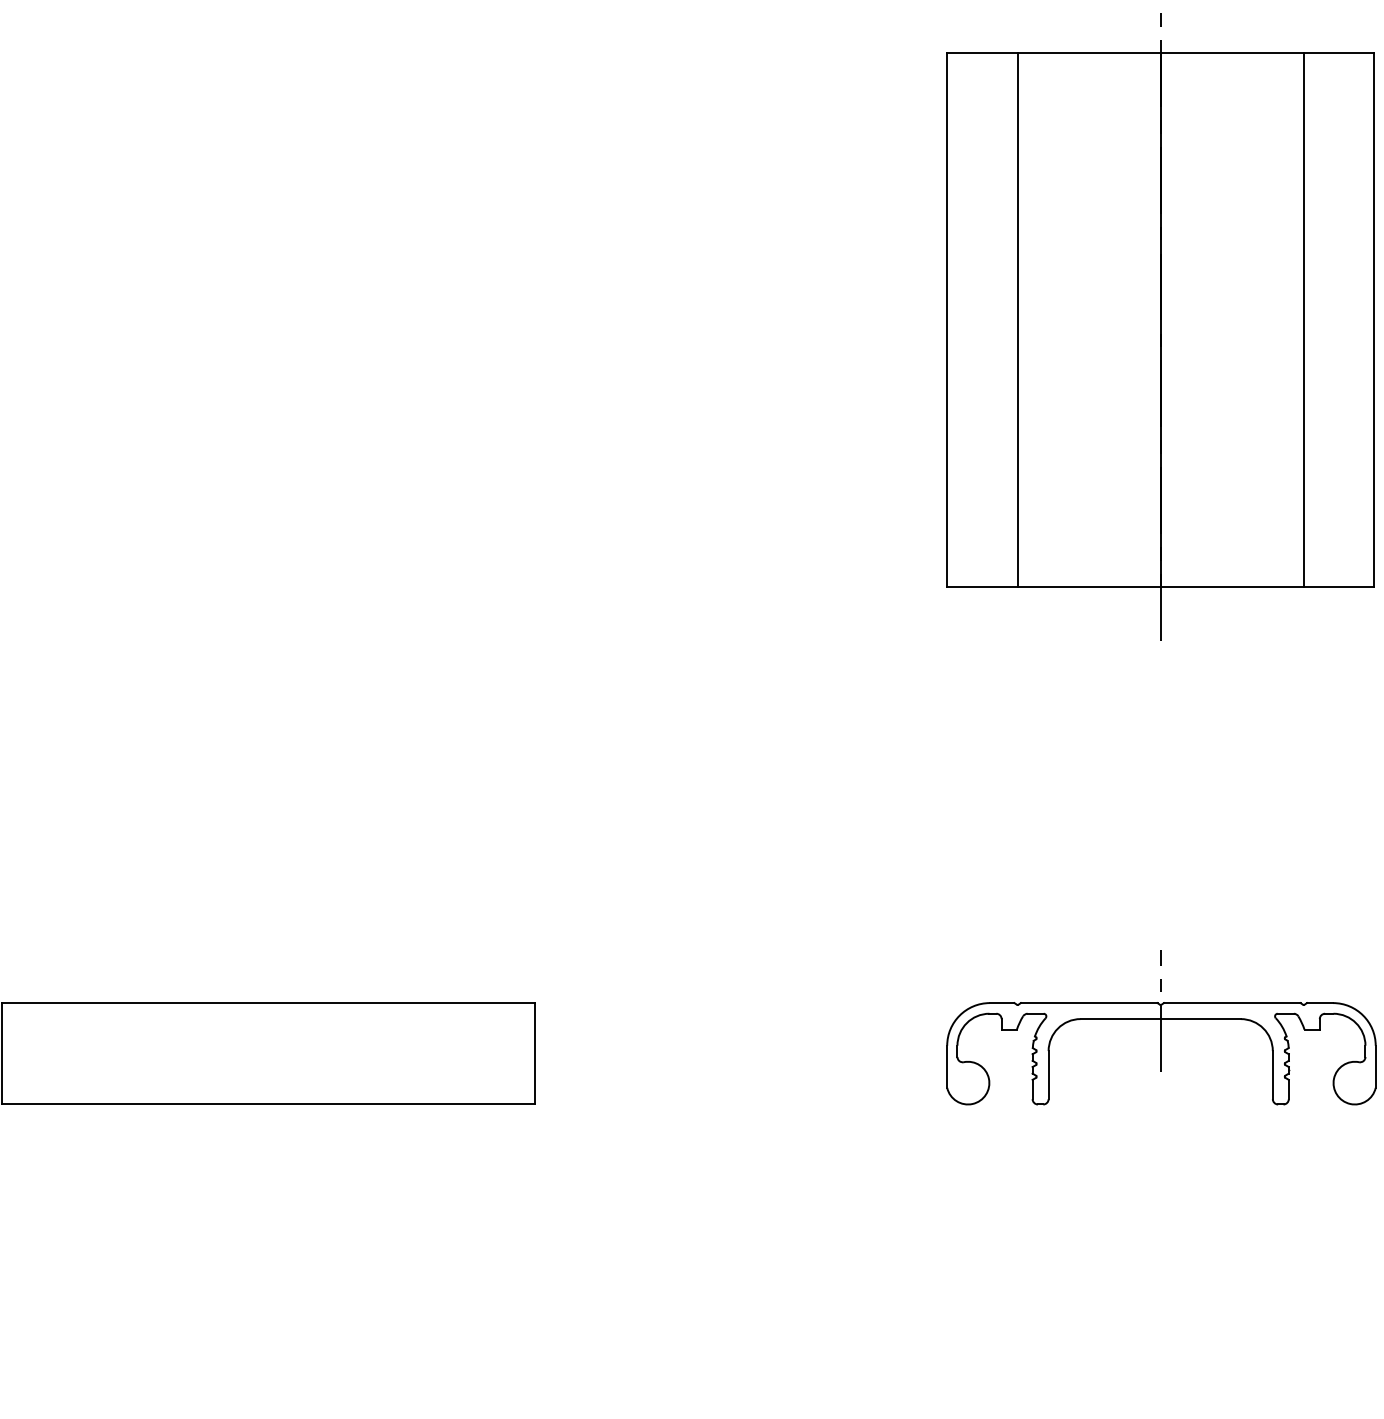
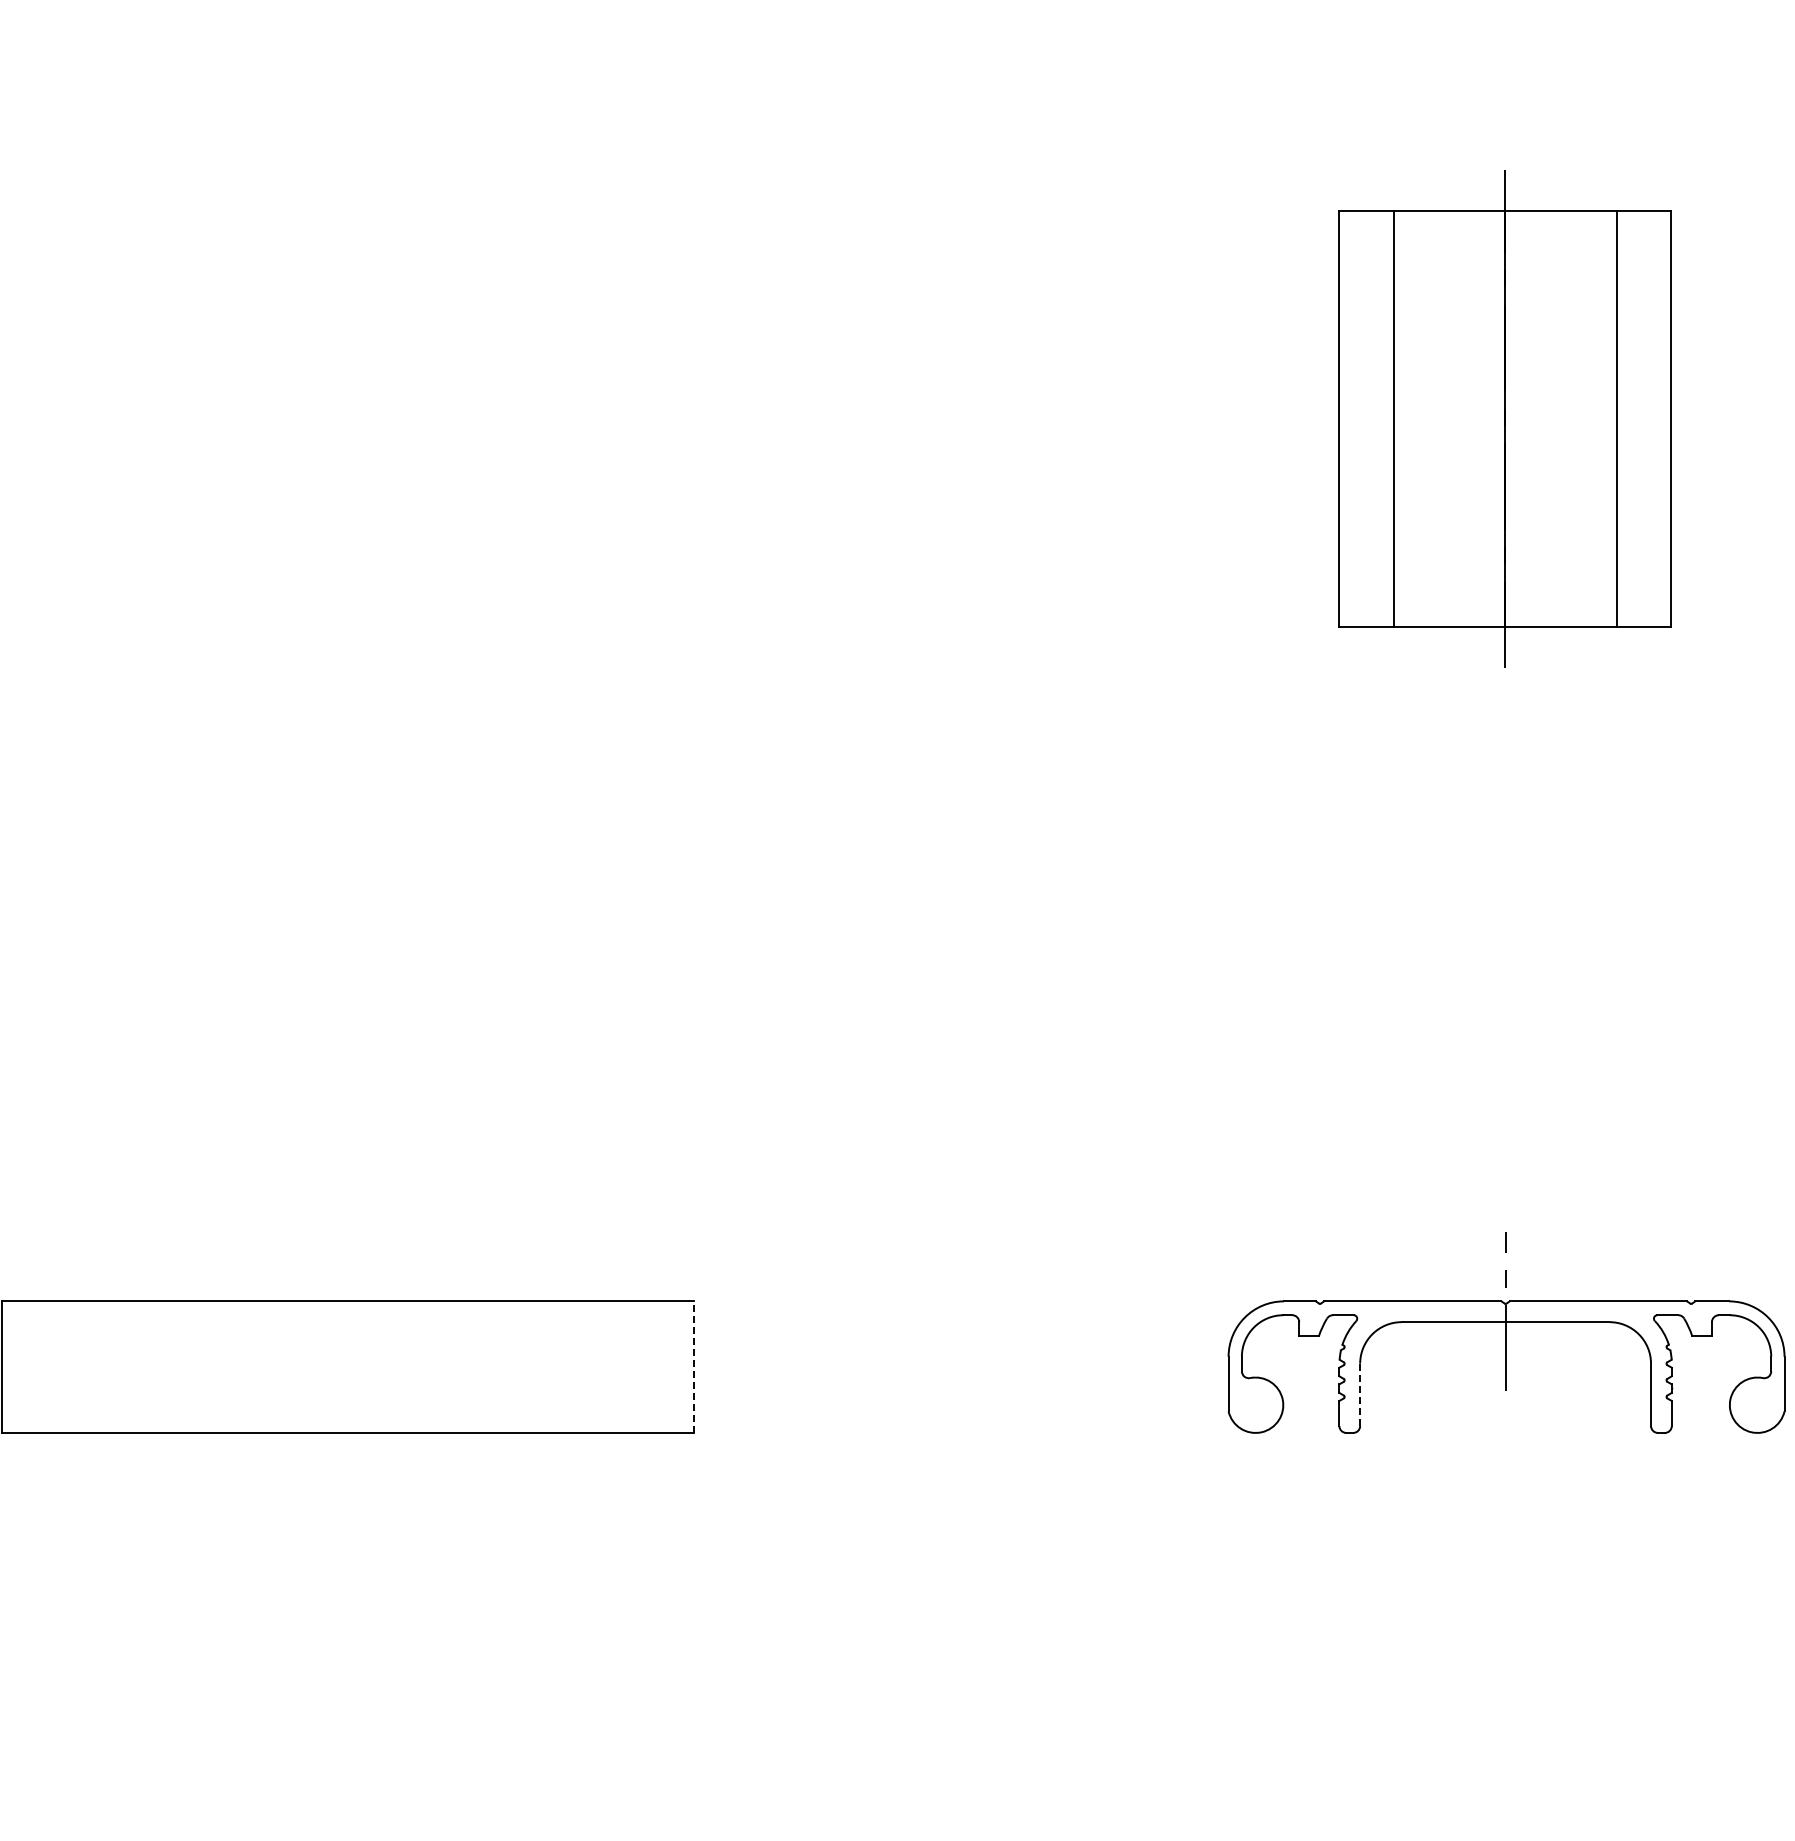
part: (1159, 326) -> (1504, 423), size x0.6
line: (535, 1054) -> (694, 1367), solid -> dashed
line: (1048, 1075) -> (1360, 1395), solid -> dashed

